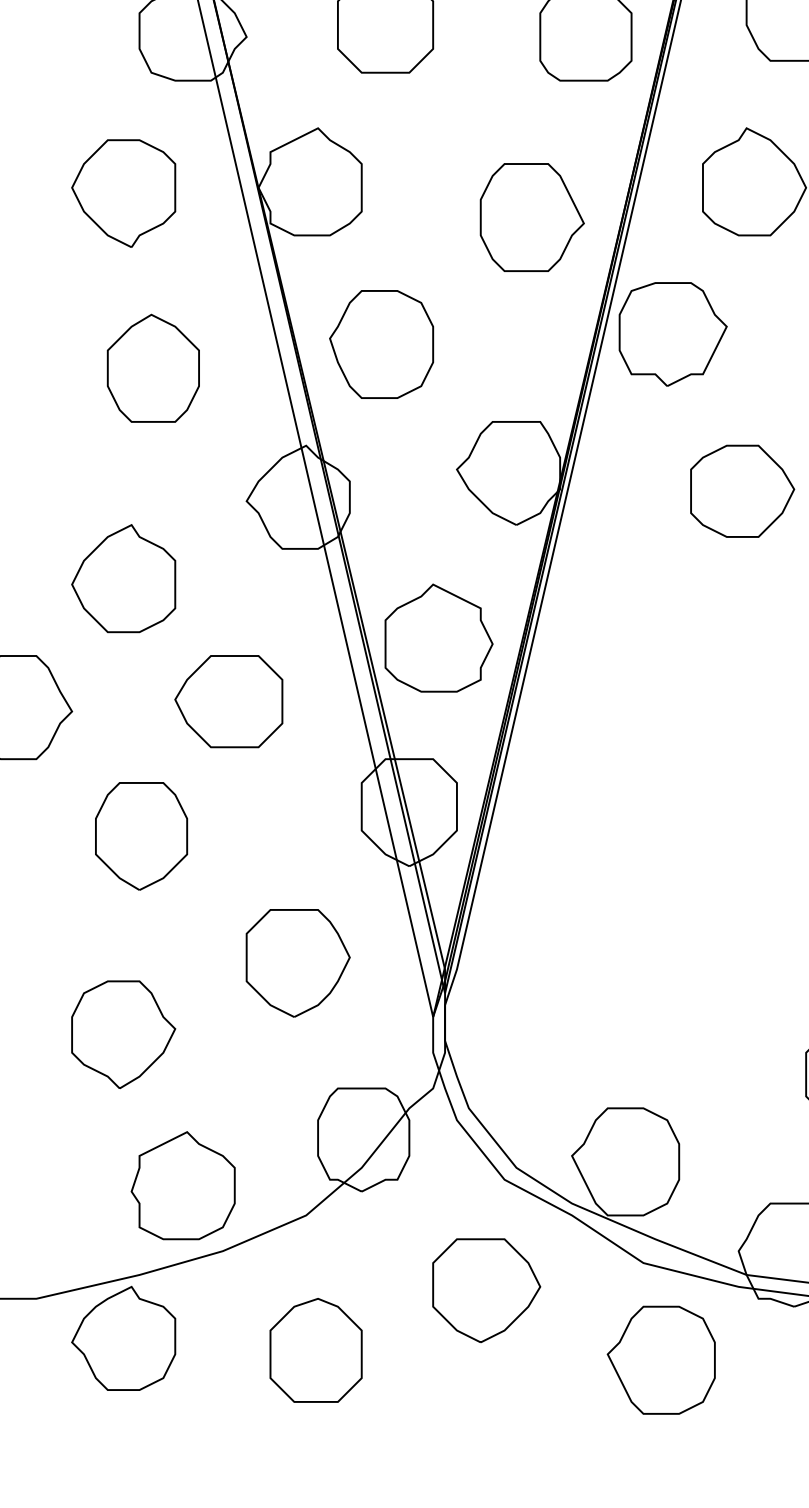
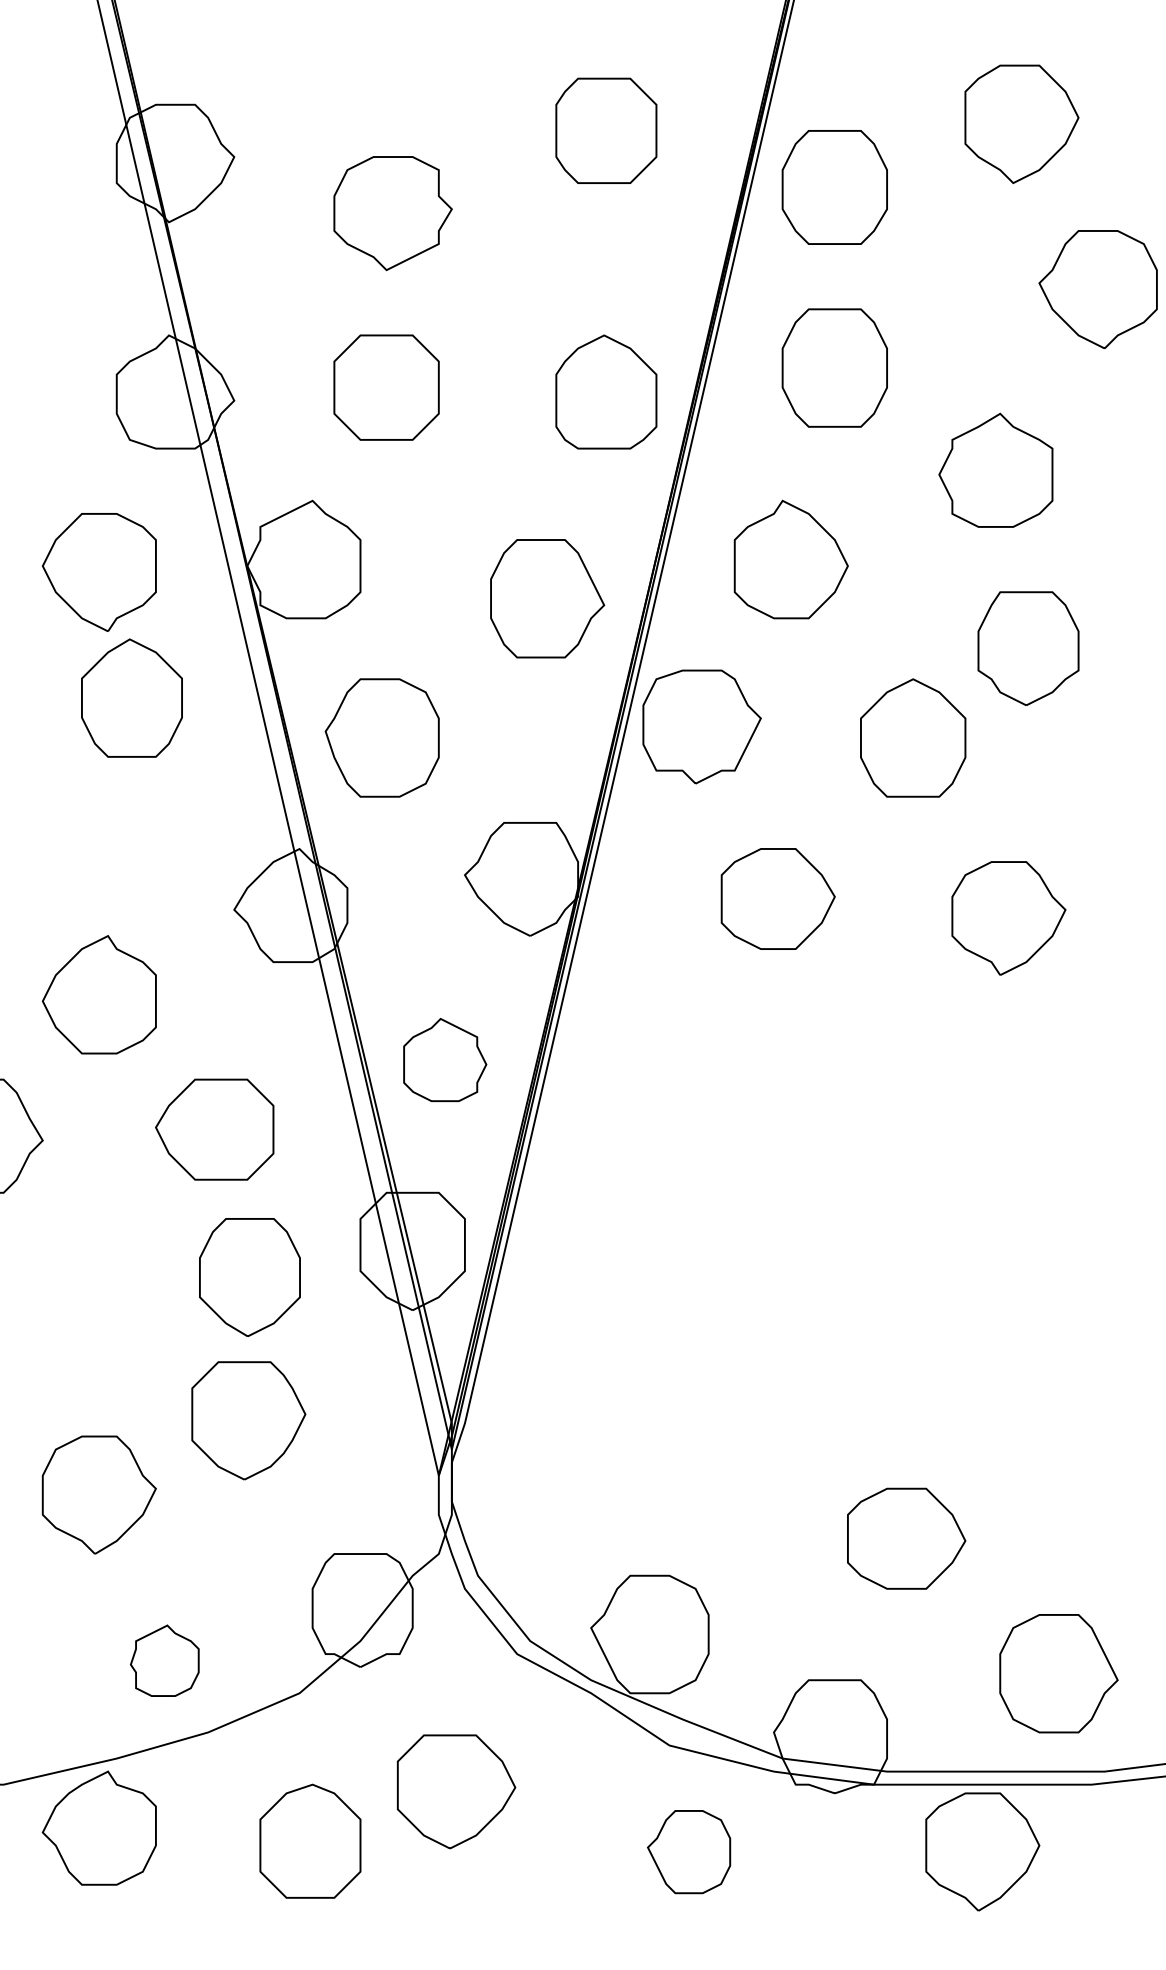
part: (152, 367) -> (131, 697), moved
part: (438, 637) -> (444, 1059), size x0.7
part: (141, 836) -> (249, 1277), moved
part: (297, 963) -> (248, 1420), moved
part: (183, 1185) -> (164, 1660), size x0.6
part: (486, 1290) -> (456, 1791), moved
part: (660, 1359) -> (688, 1851), size x0.7

